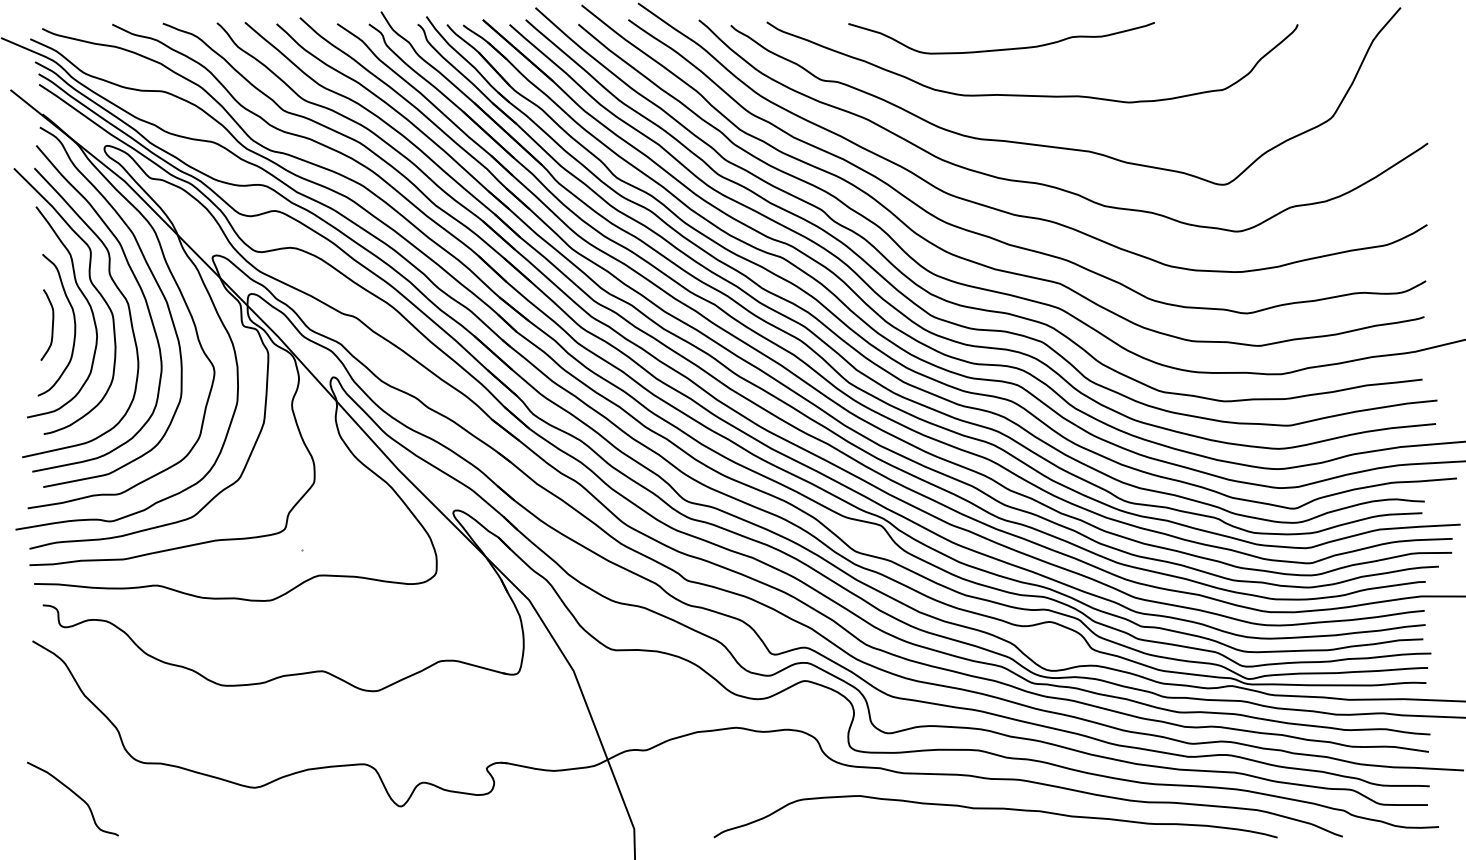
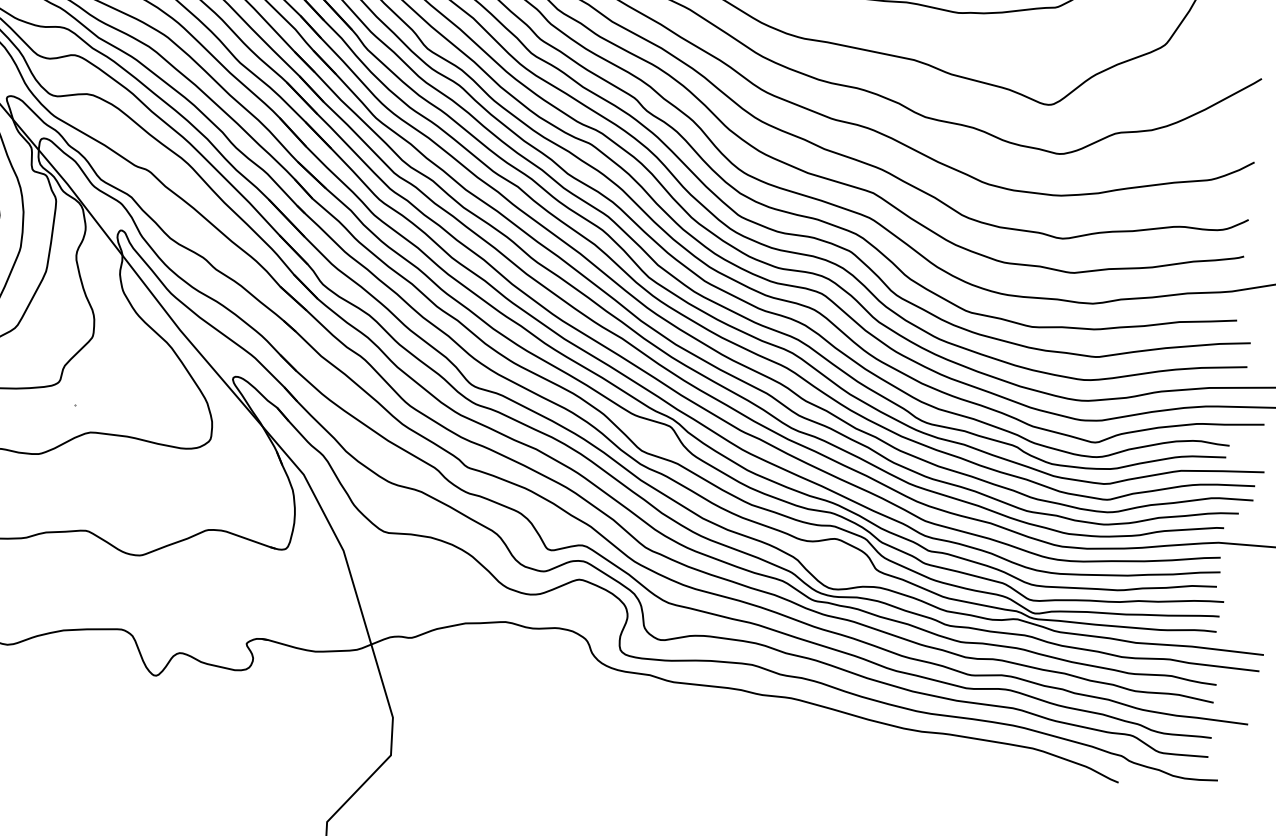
curve: (995, 809) -> (764, 726), removed

